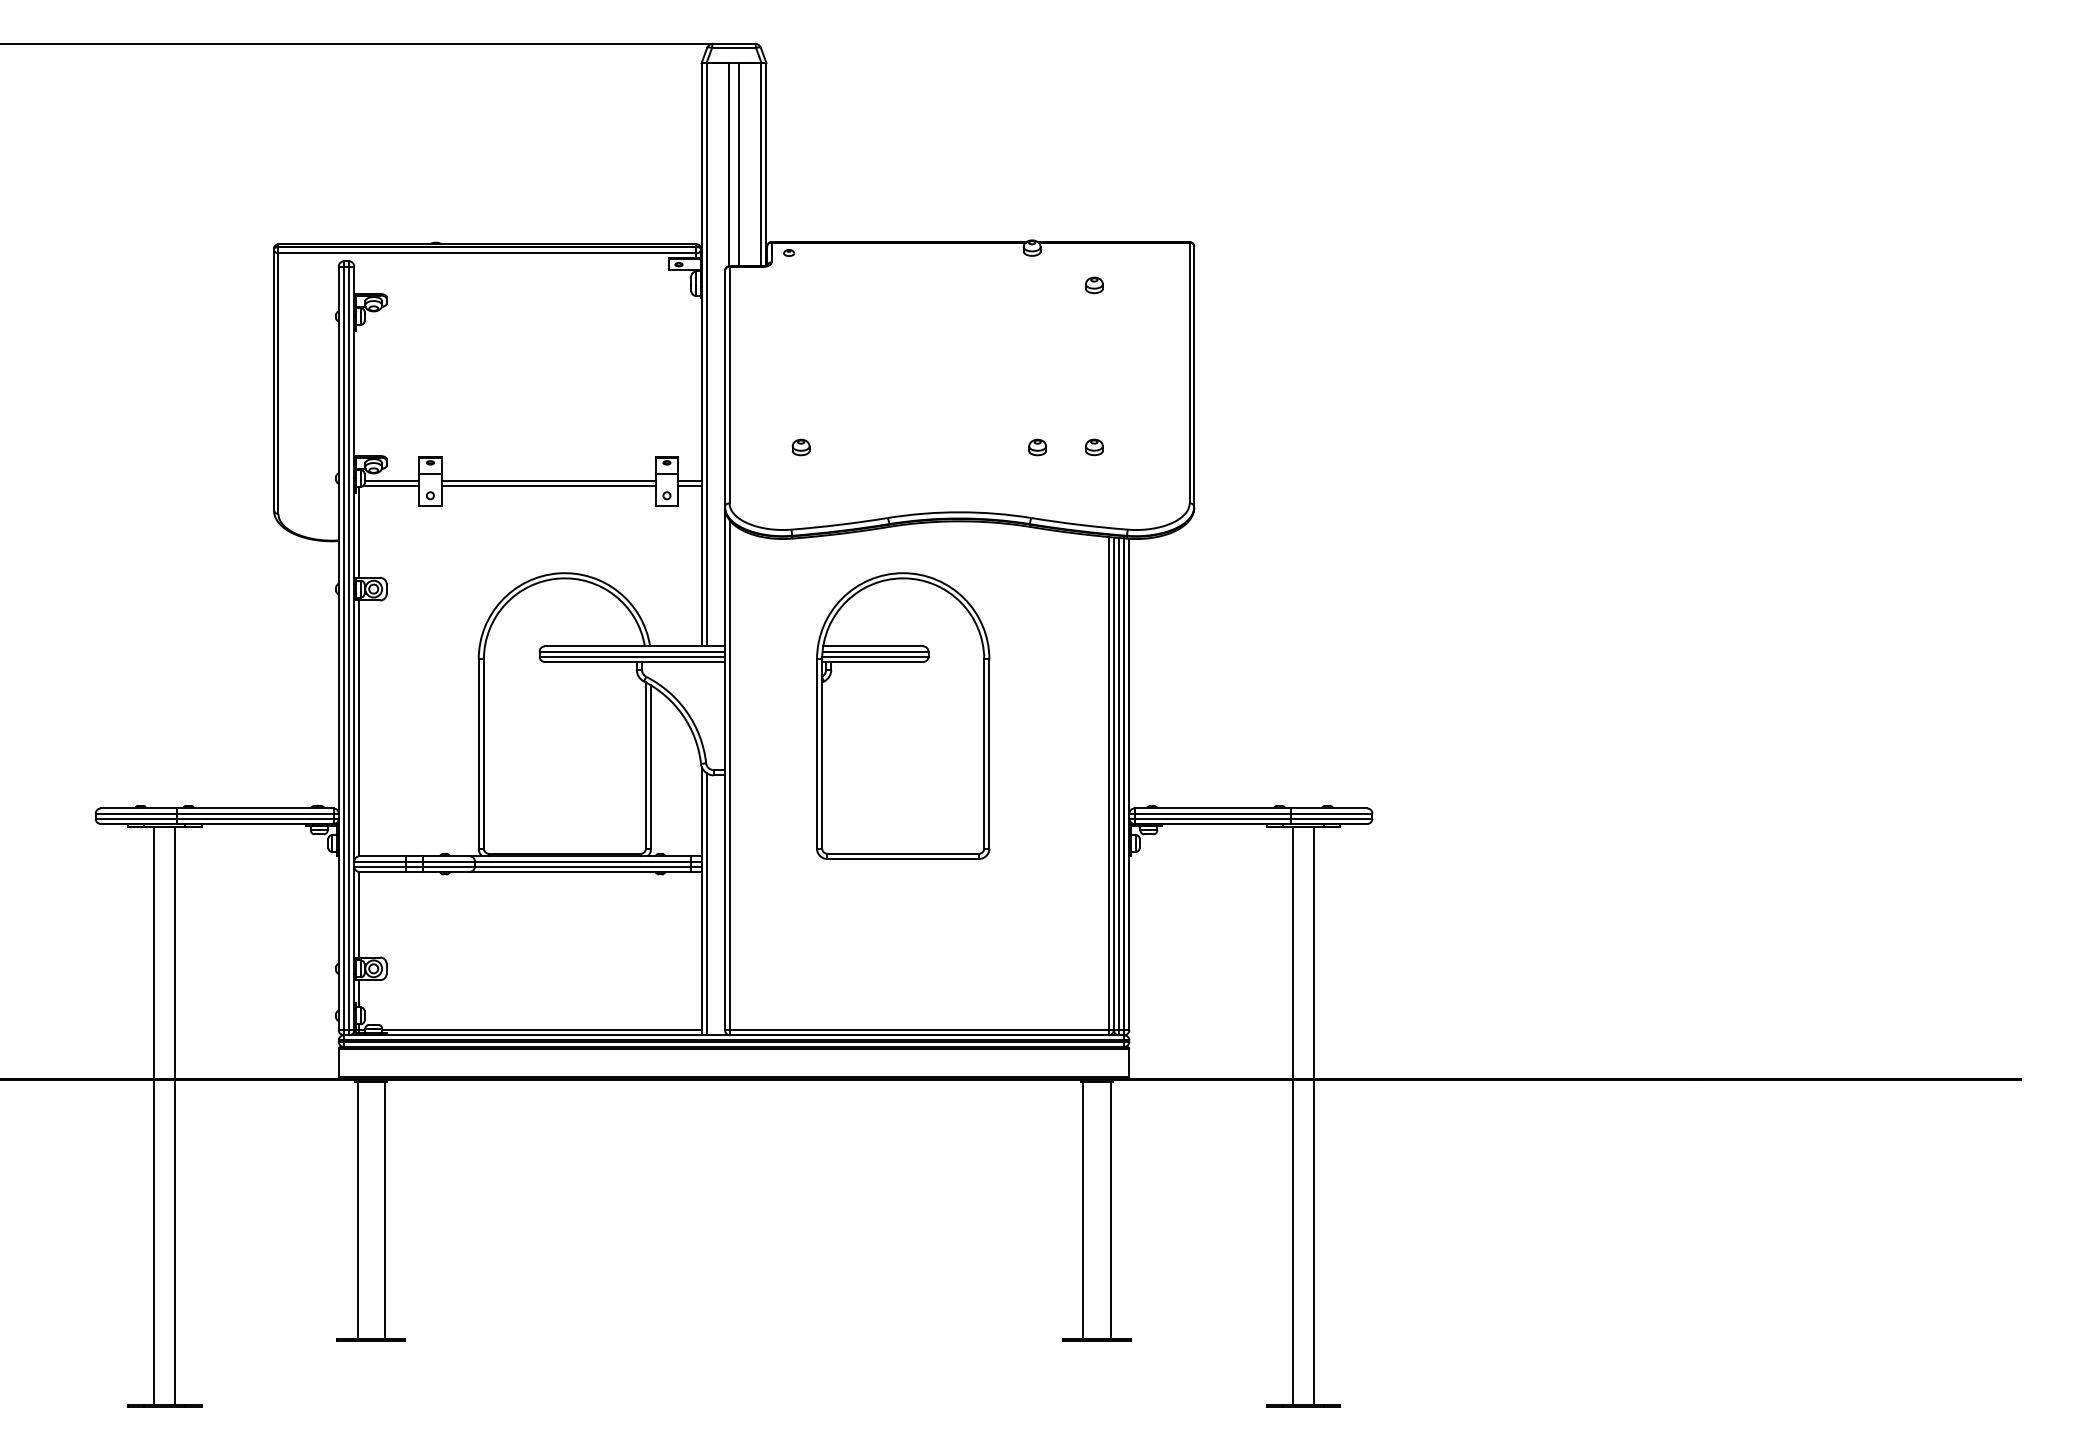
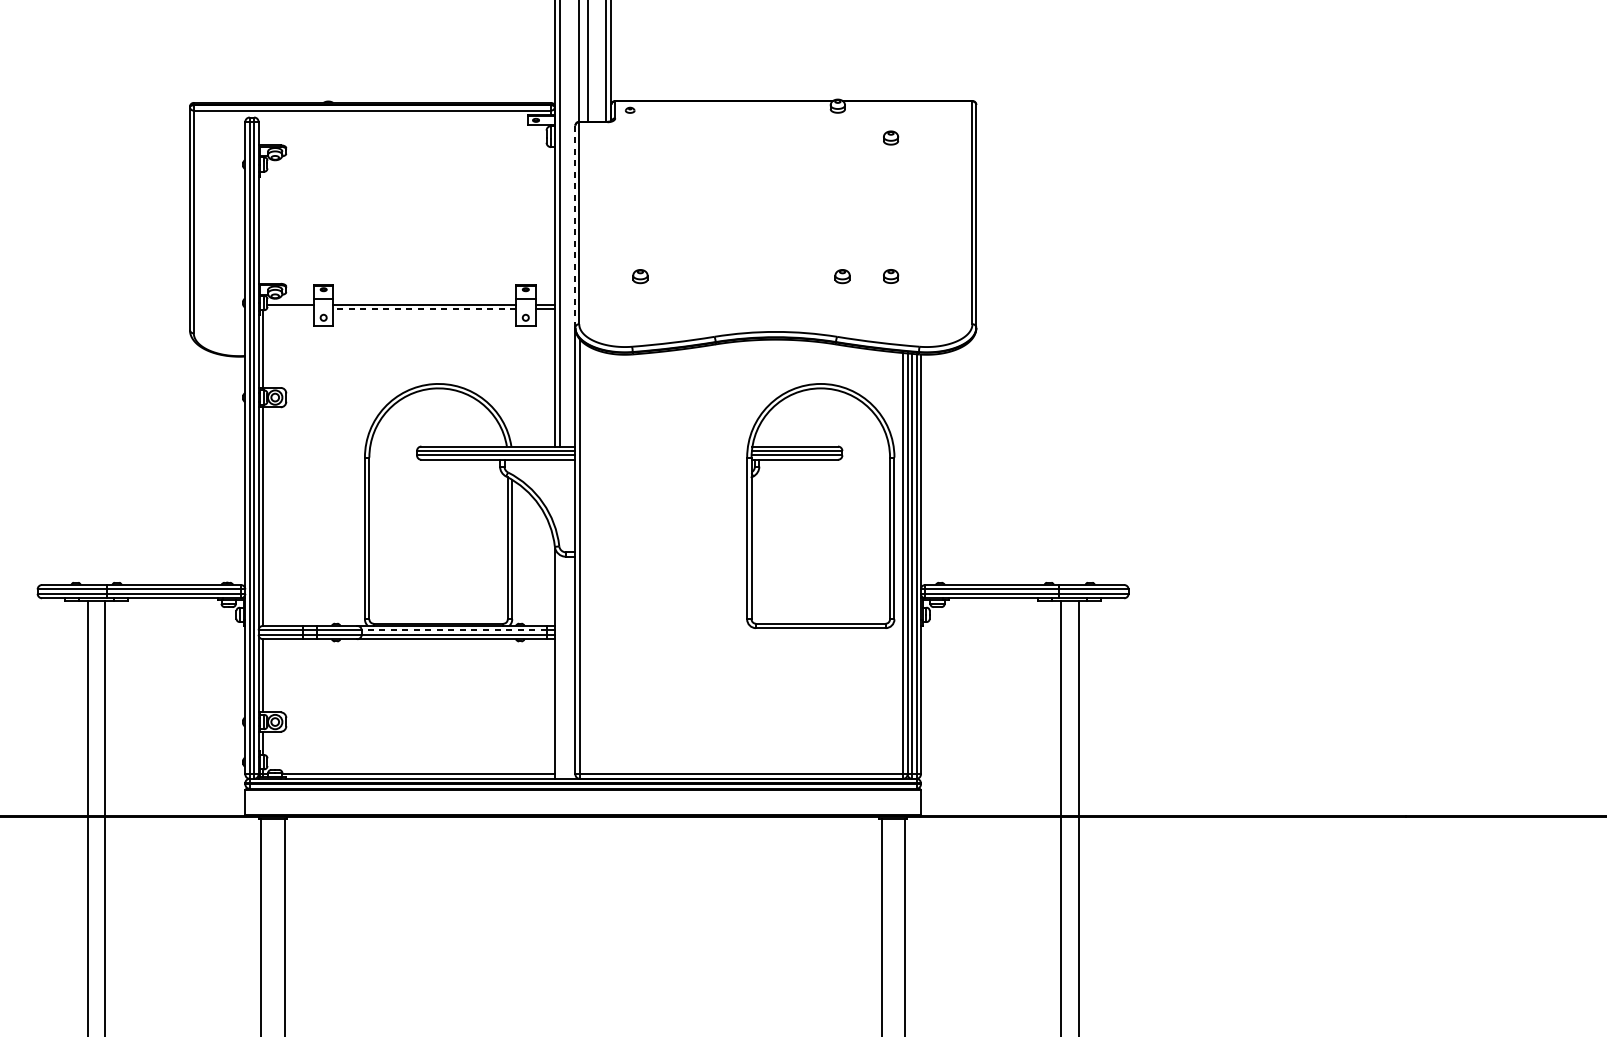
line: (724, 388) -> (574, 226), solid -> dashed
line: (391, 485) -> (290, 309), removed
line: (548, 485) -> (424, 309), solid -> dashed
part: (903, 715) -> (821, 505), moved
line: (582, 861) -> (453, 630), solid -> dashed
line: (706, 904) -> (559, 667), removed

